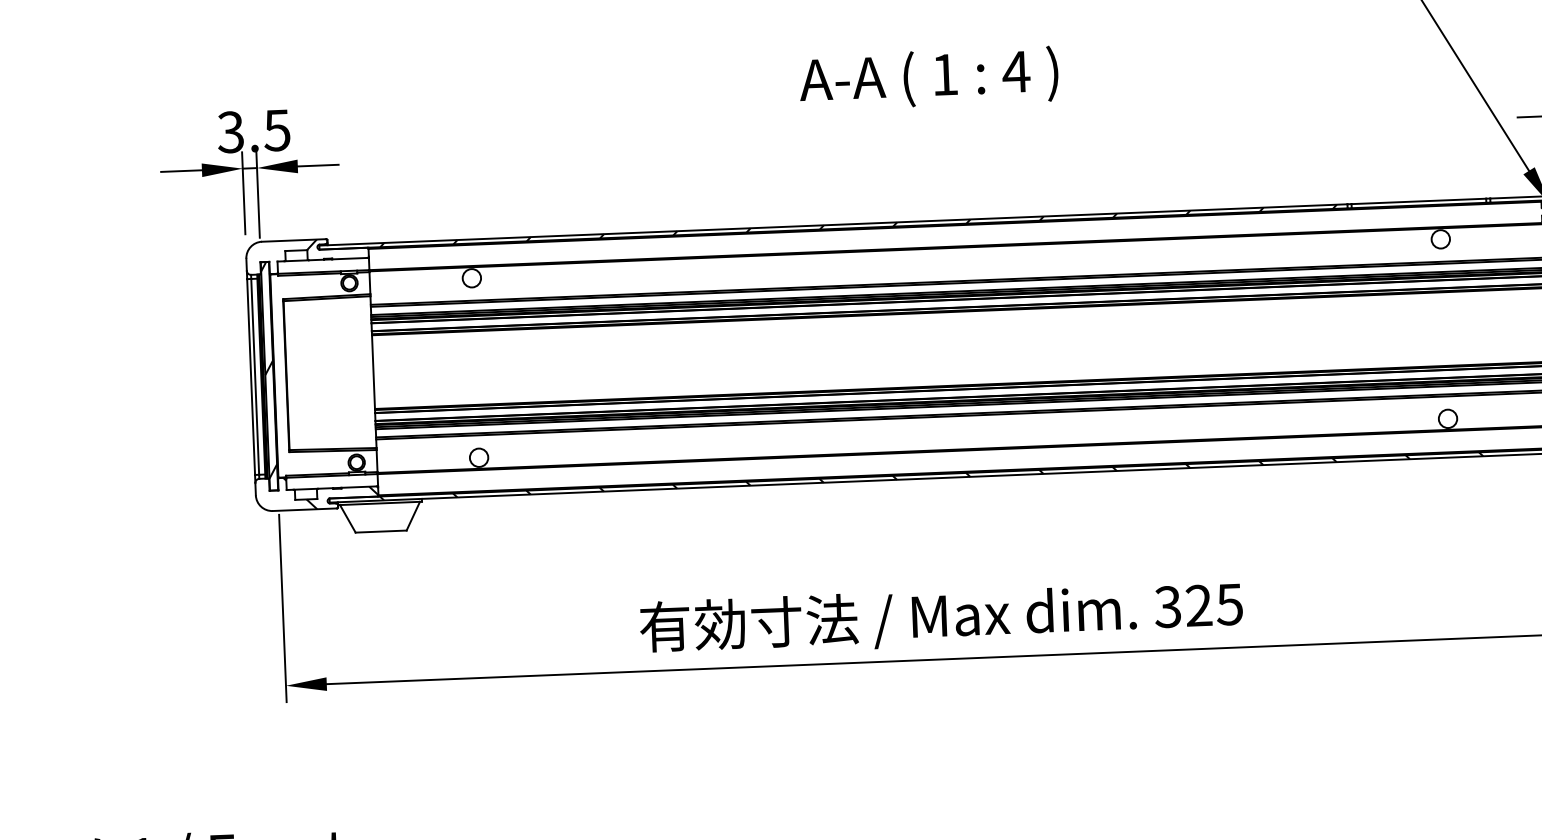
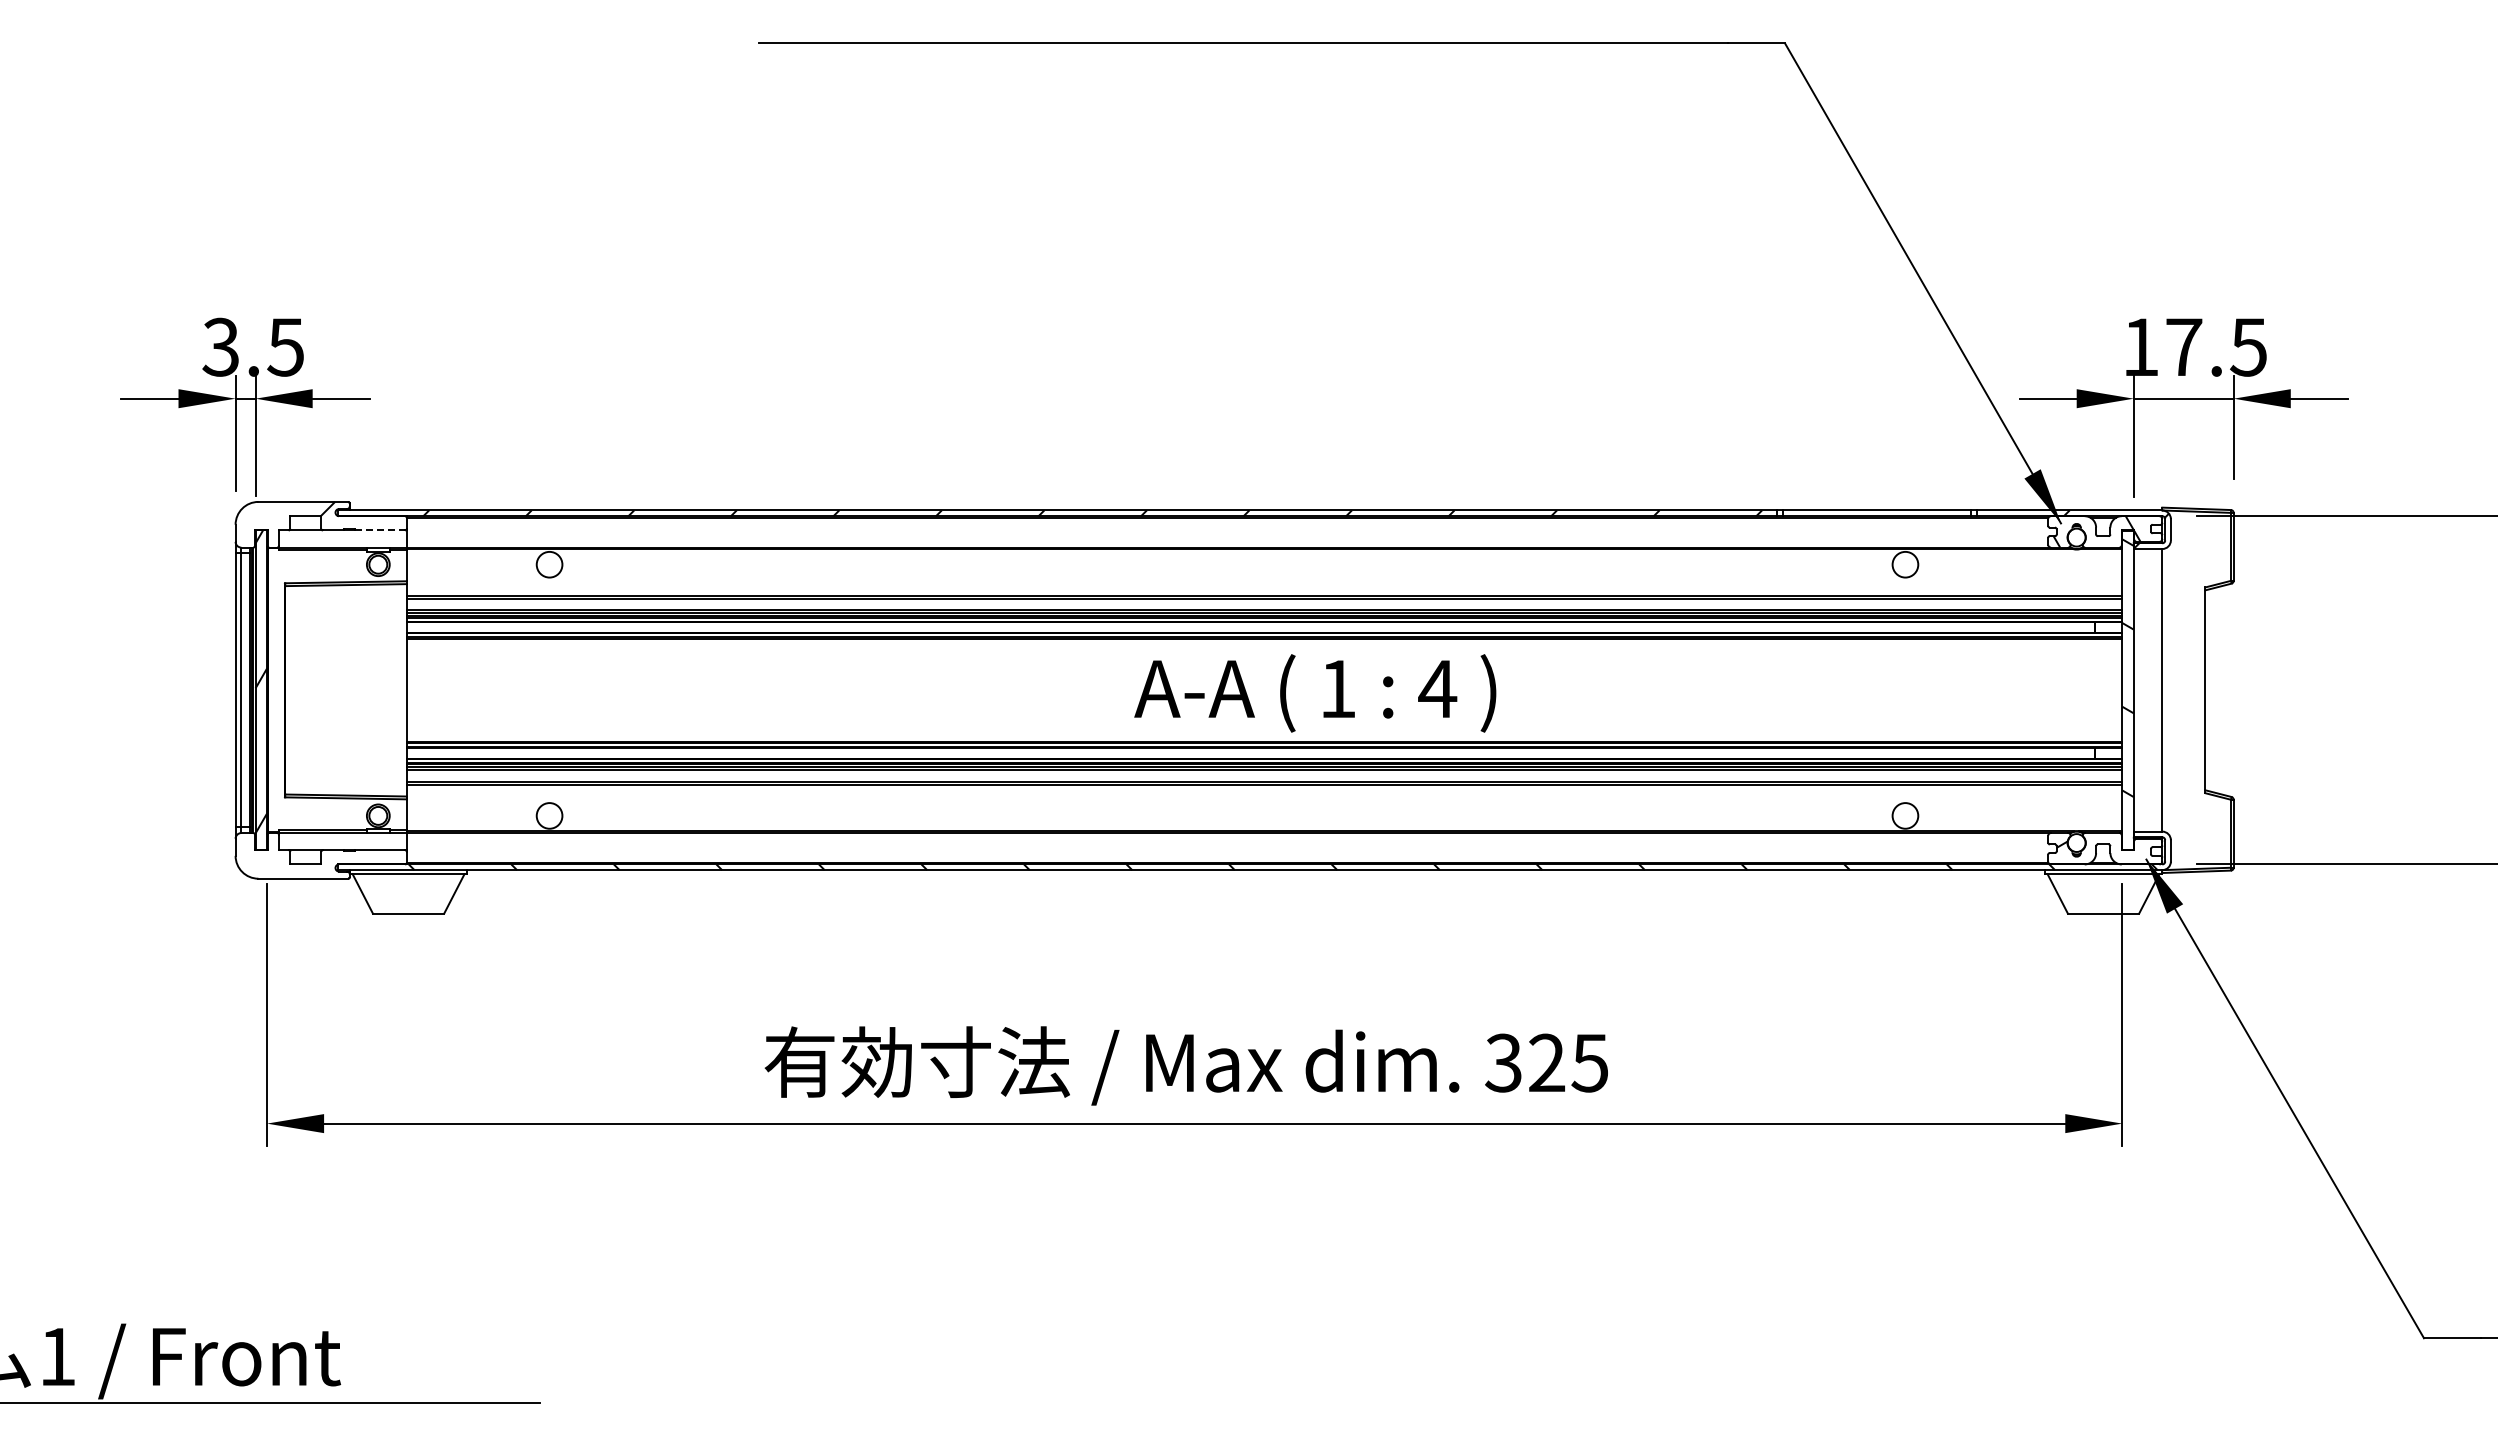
text: (929, 78) -> (1315, 693), moved
line: (350, 258) -> (380, 530), solid -> dashed
hatch: (330, 492) -> (340, 855), removed

